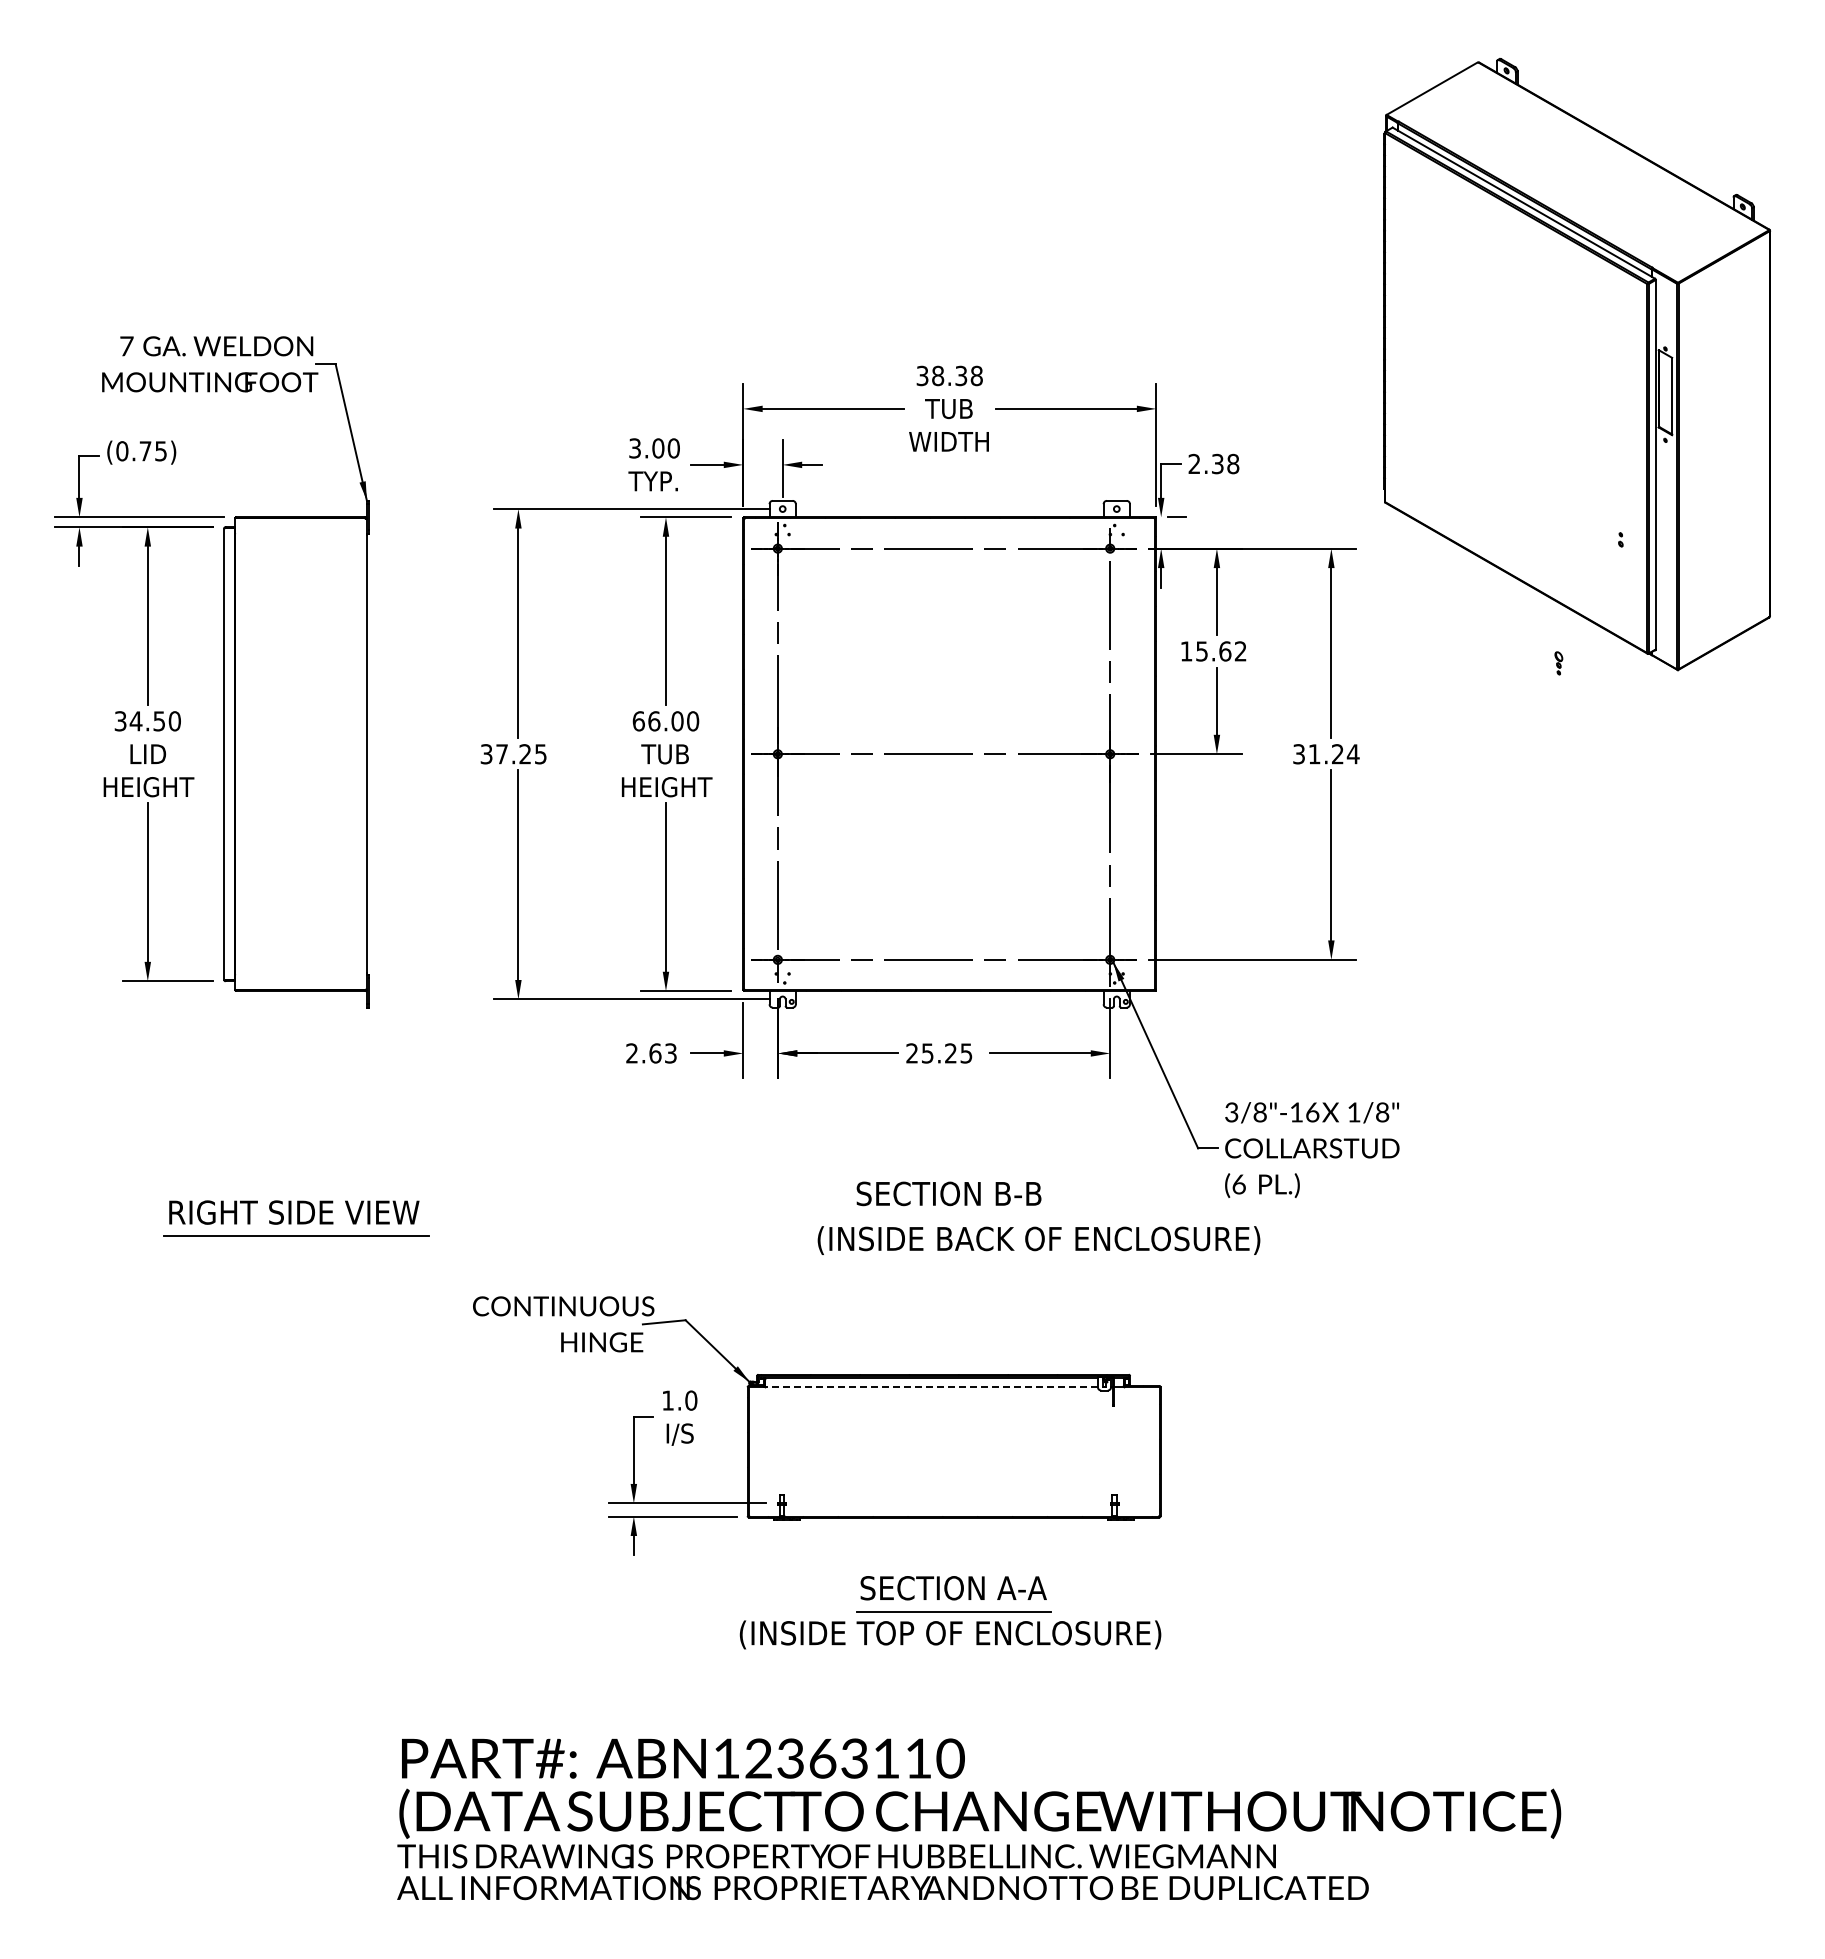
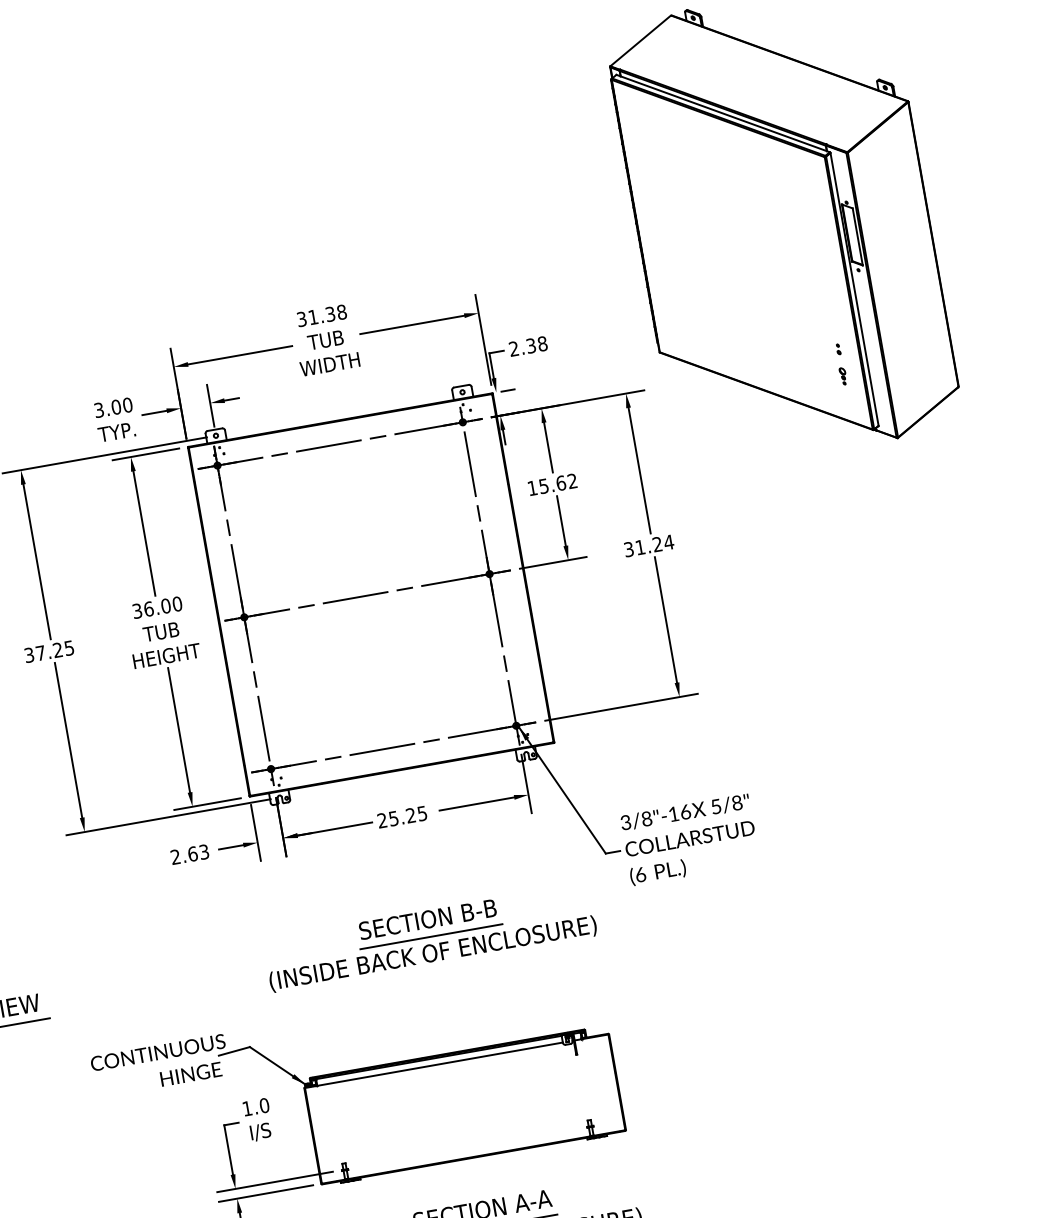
text: (938, 375) -> (313, 316), 38.38 -> 31.38
part: (1558, 663) -> (843, 376), moved
text: (638, 721) -> (137, 611), 66.00 -> 36.00
text: (1354, 1112) -> (716, 806), 1/8" -> 5/8"
line: (949, 1217) -> (431, 936), added
text: (1038, 1240) -> (432, 954), moved
line: (931, 1386) -> (439, 1063), dashed -> solid

